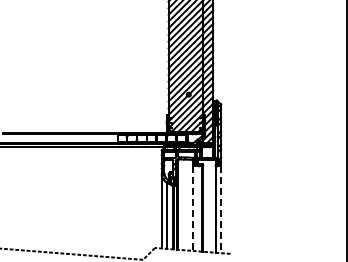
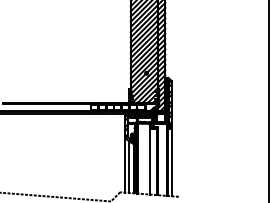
line: (193, 209) -> (150, 162), dashed -> solid
line: (221, 210) -> (171, 163), dashed -> solid

